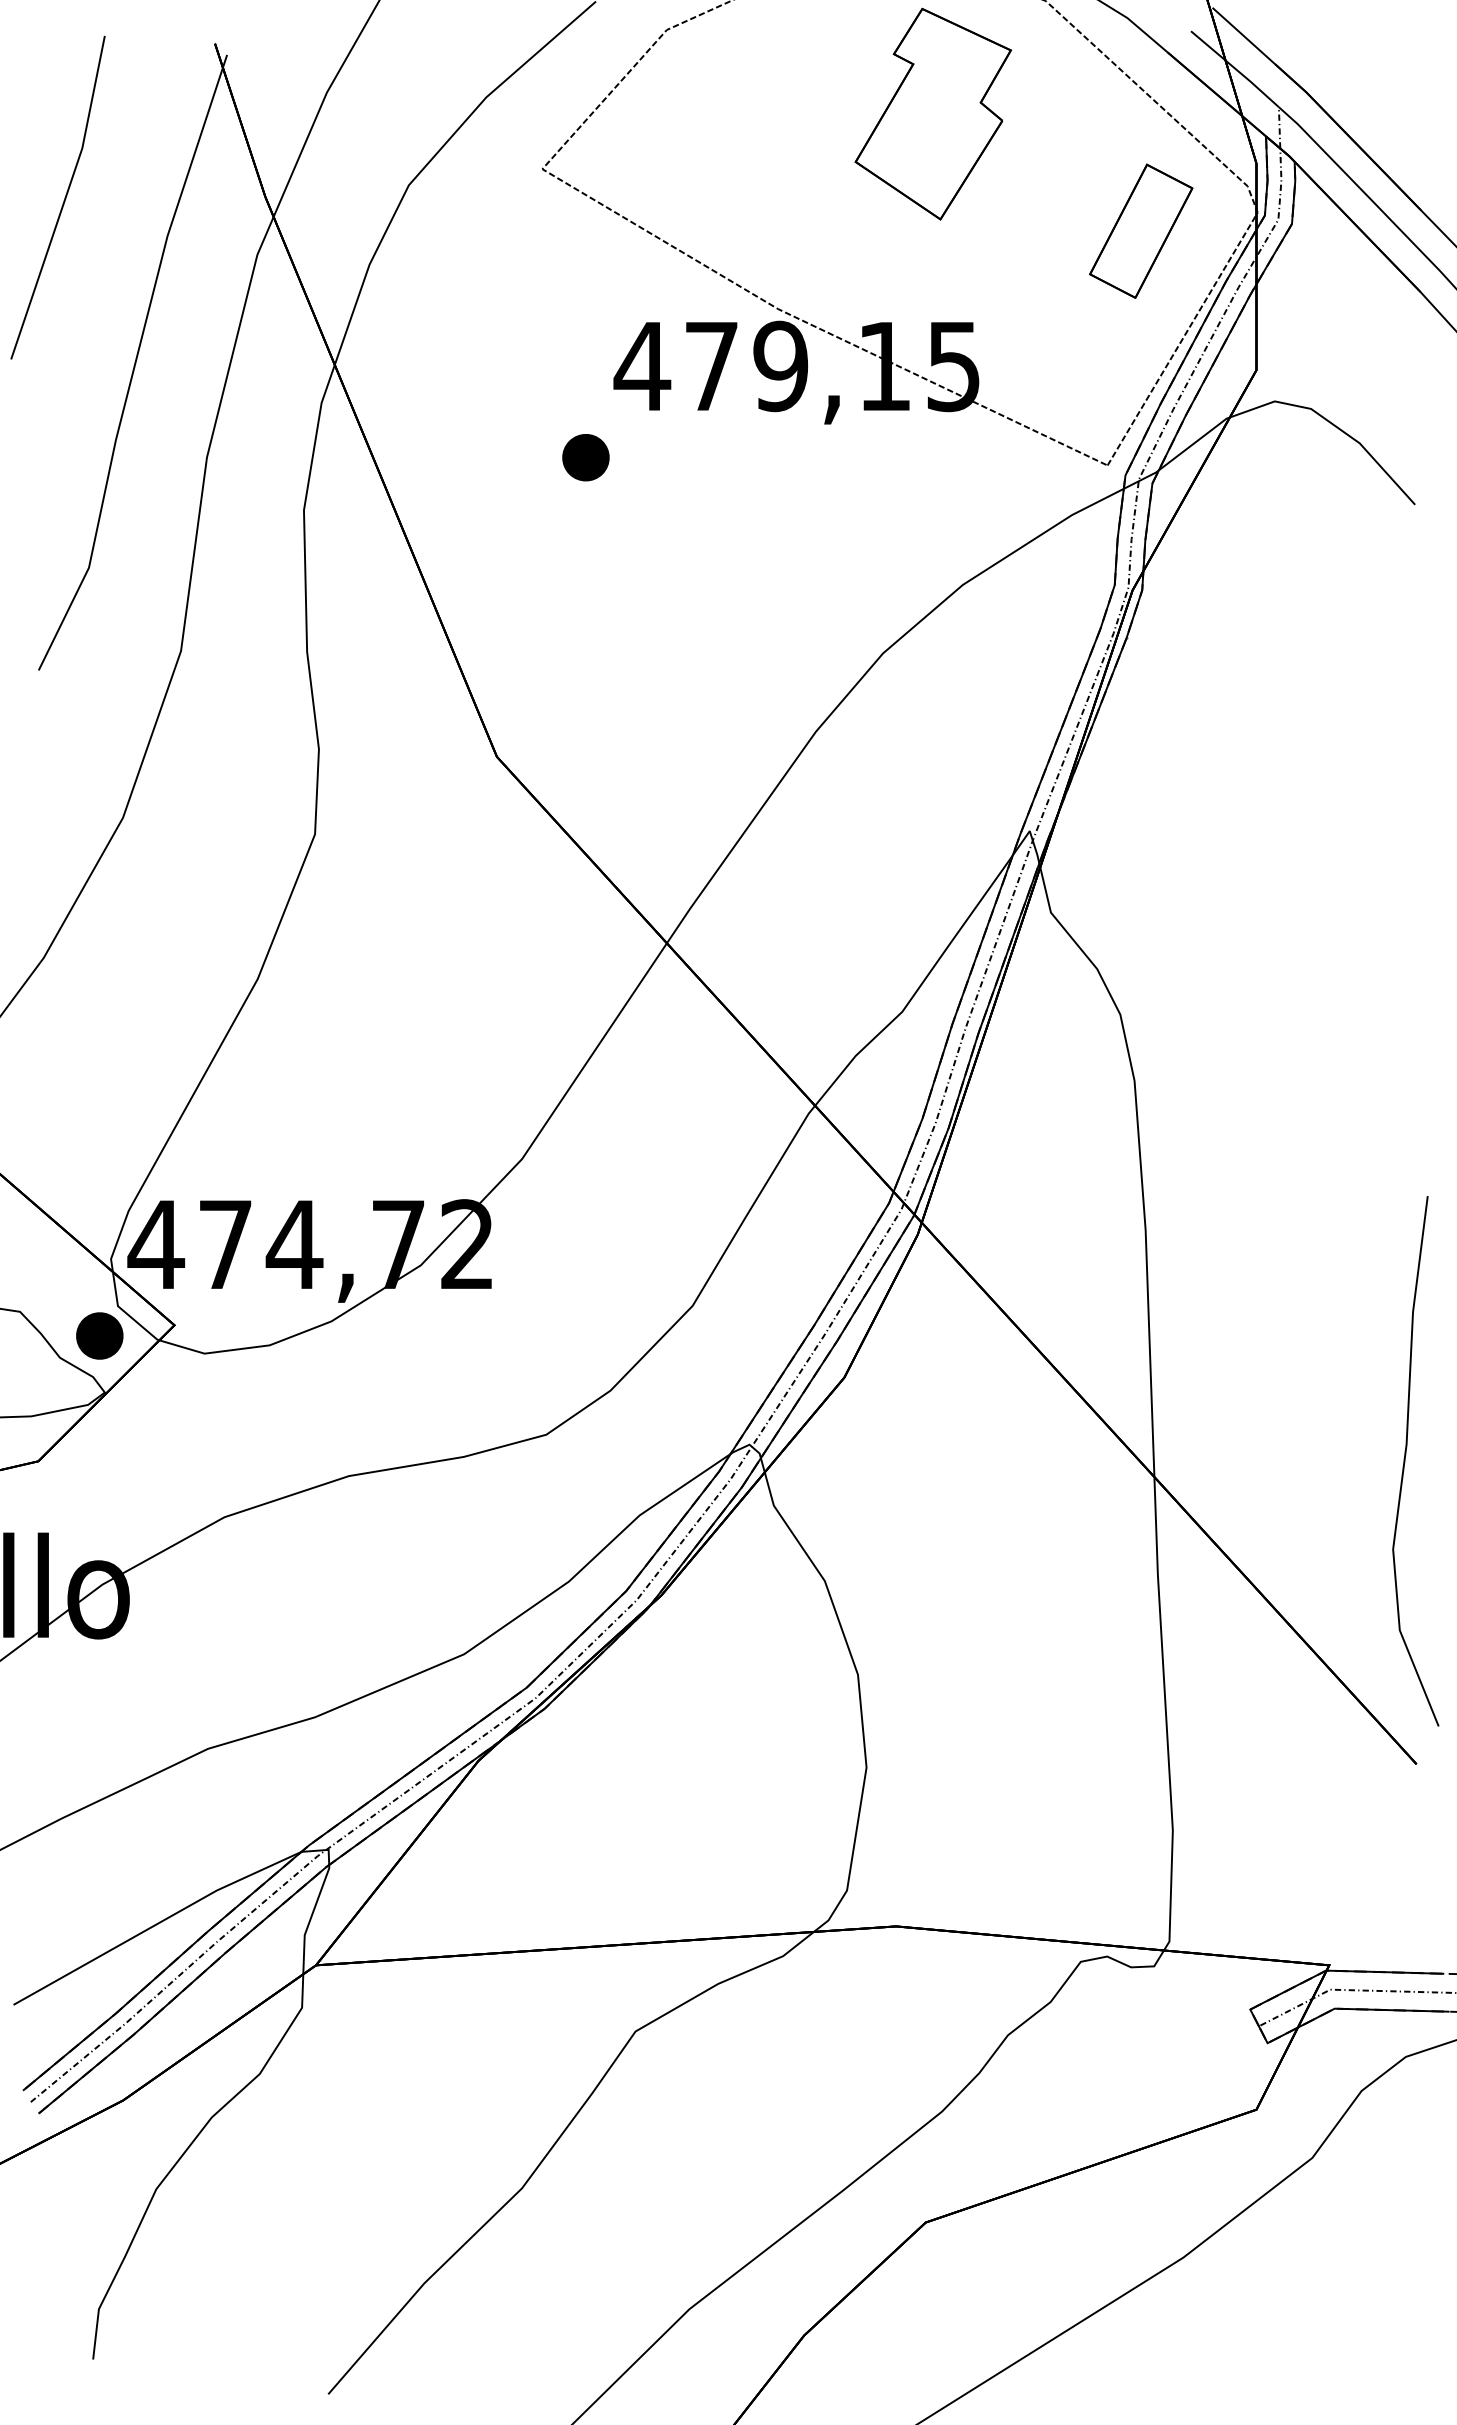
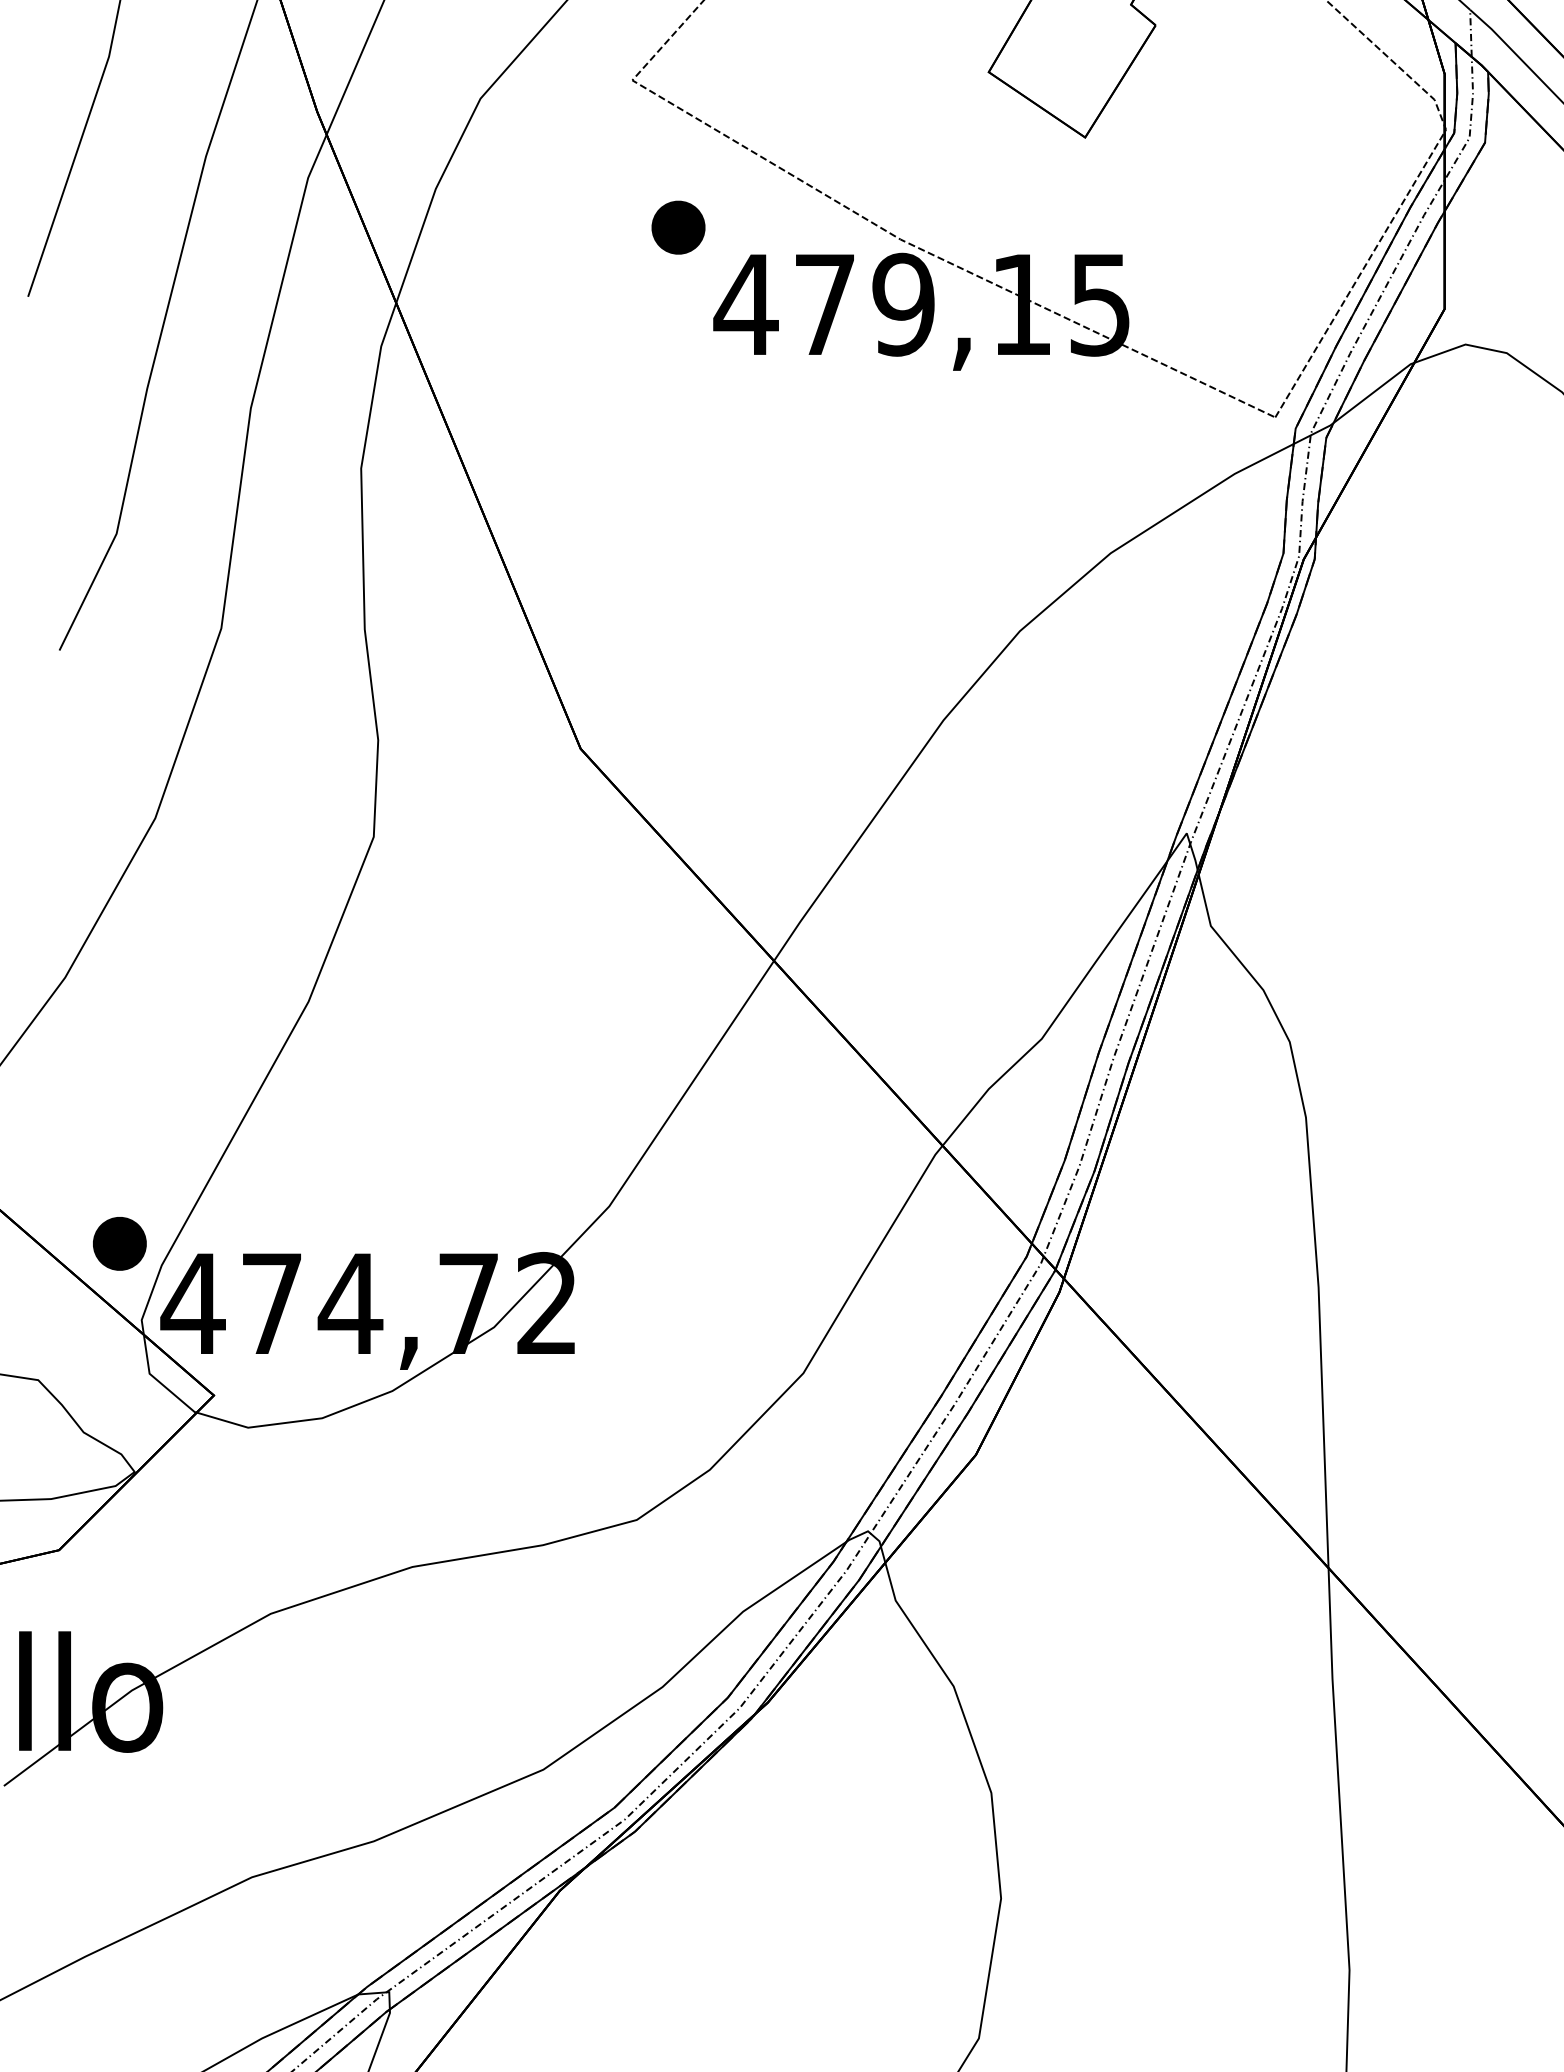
part: (1141, 230) -> (1313, 150), removed
part: (585, 457) -> (678, 227), moved
part: (99, 1335) -> (119, 1243), moved

